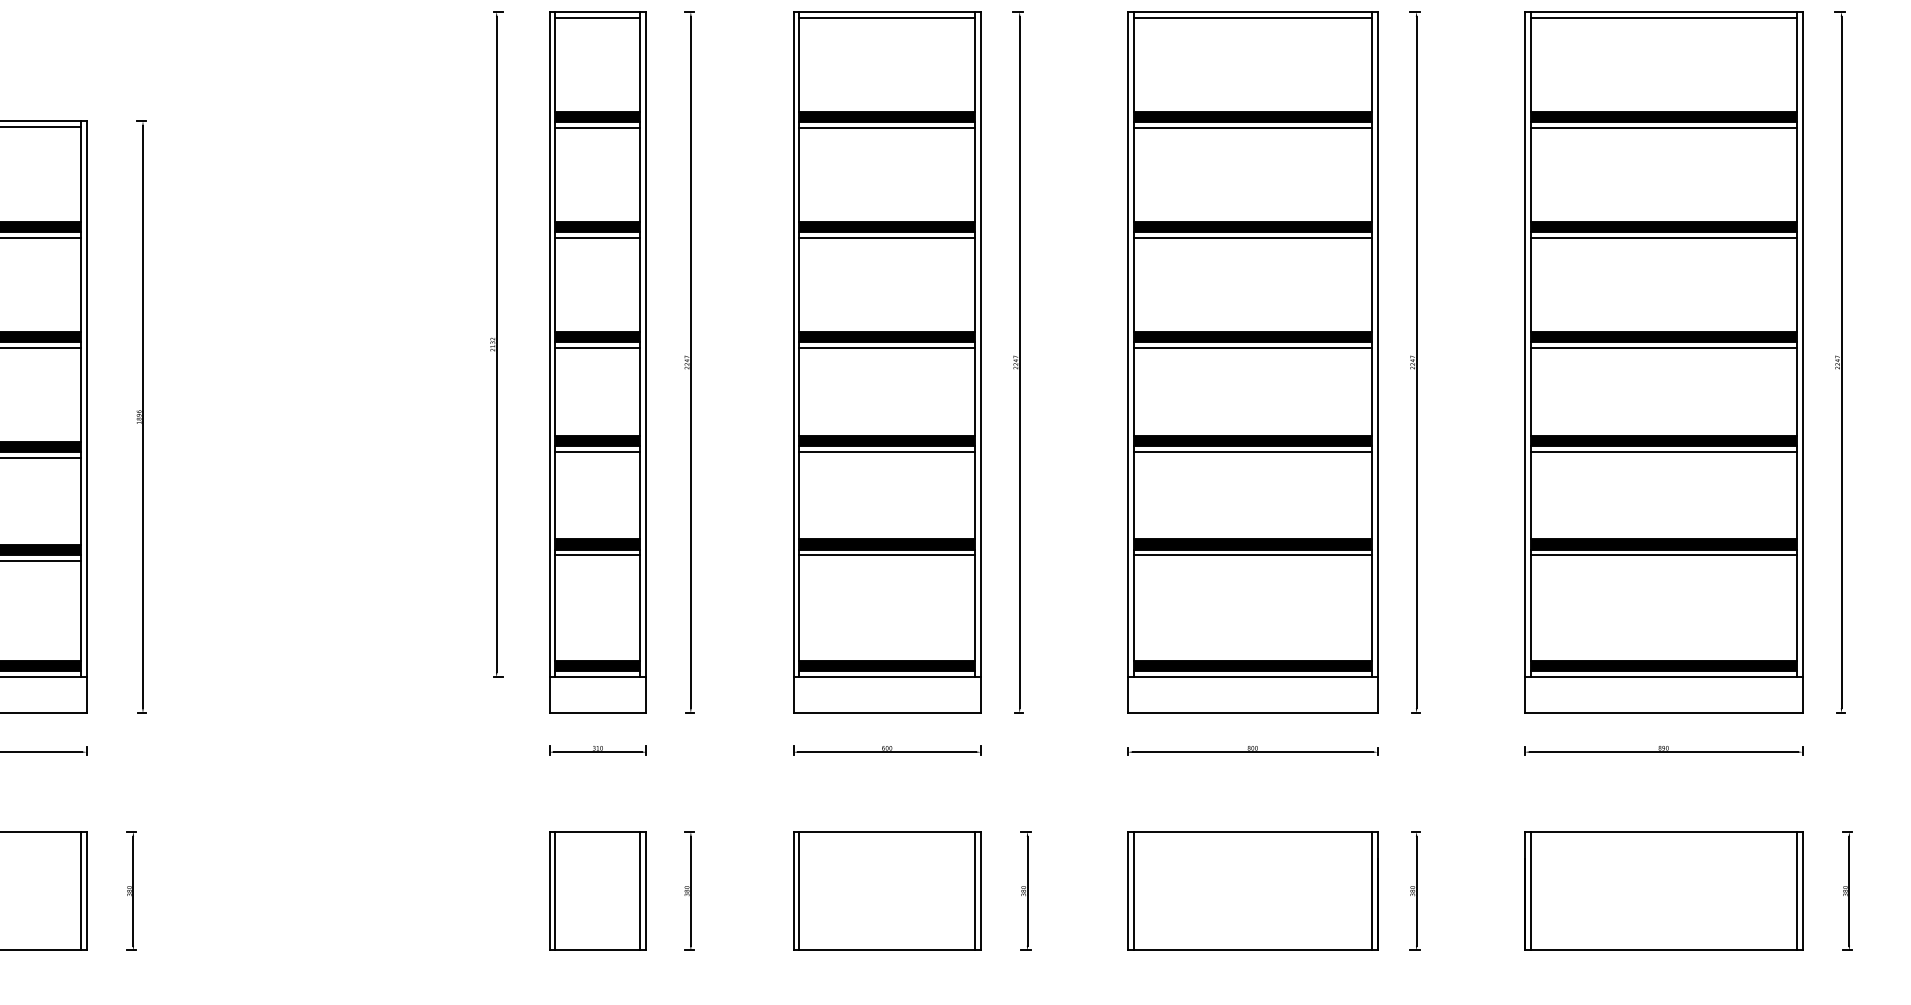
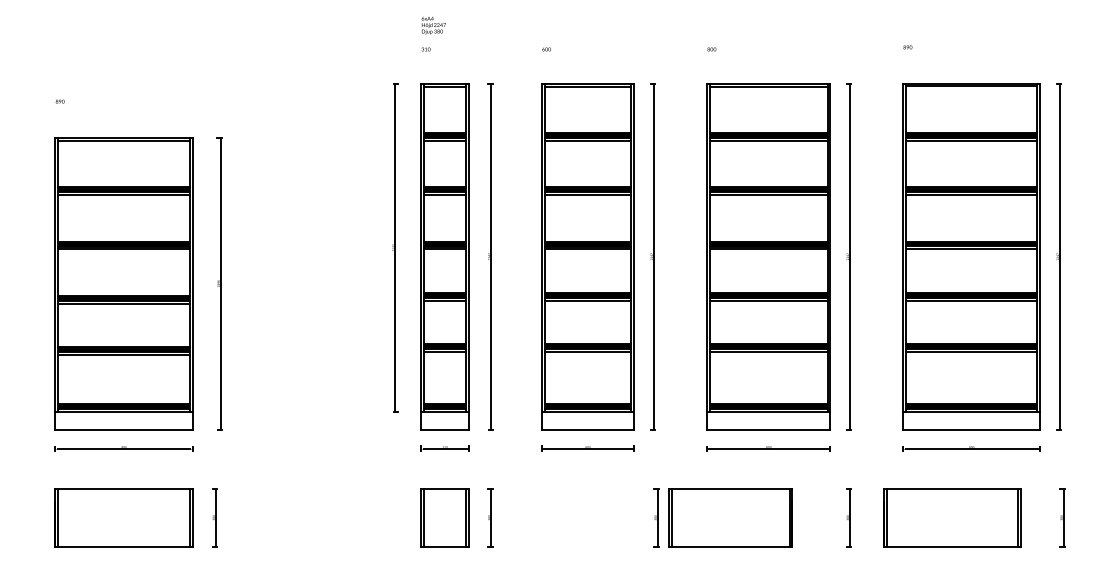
part: (885, 890) -> (587, 517), removed
part: (1252, 890) -> (730, 517), moved
part: (1663, 890) -> (952, 517), moved

